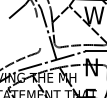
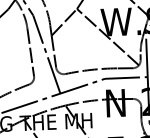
line: (38, 32) -> (30, 52), added

